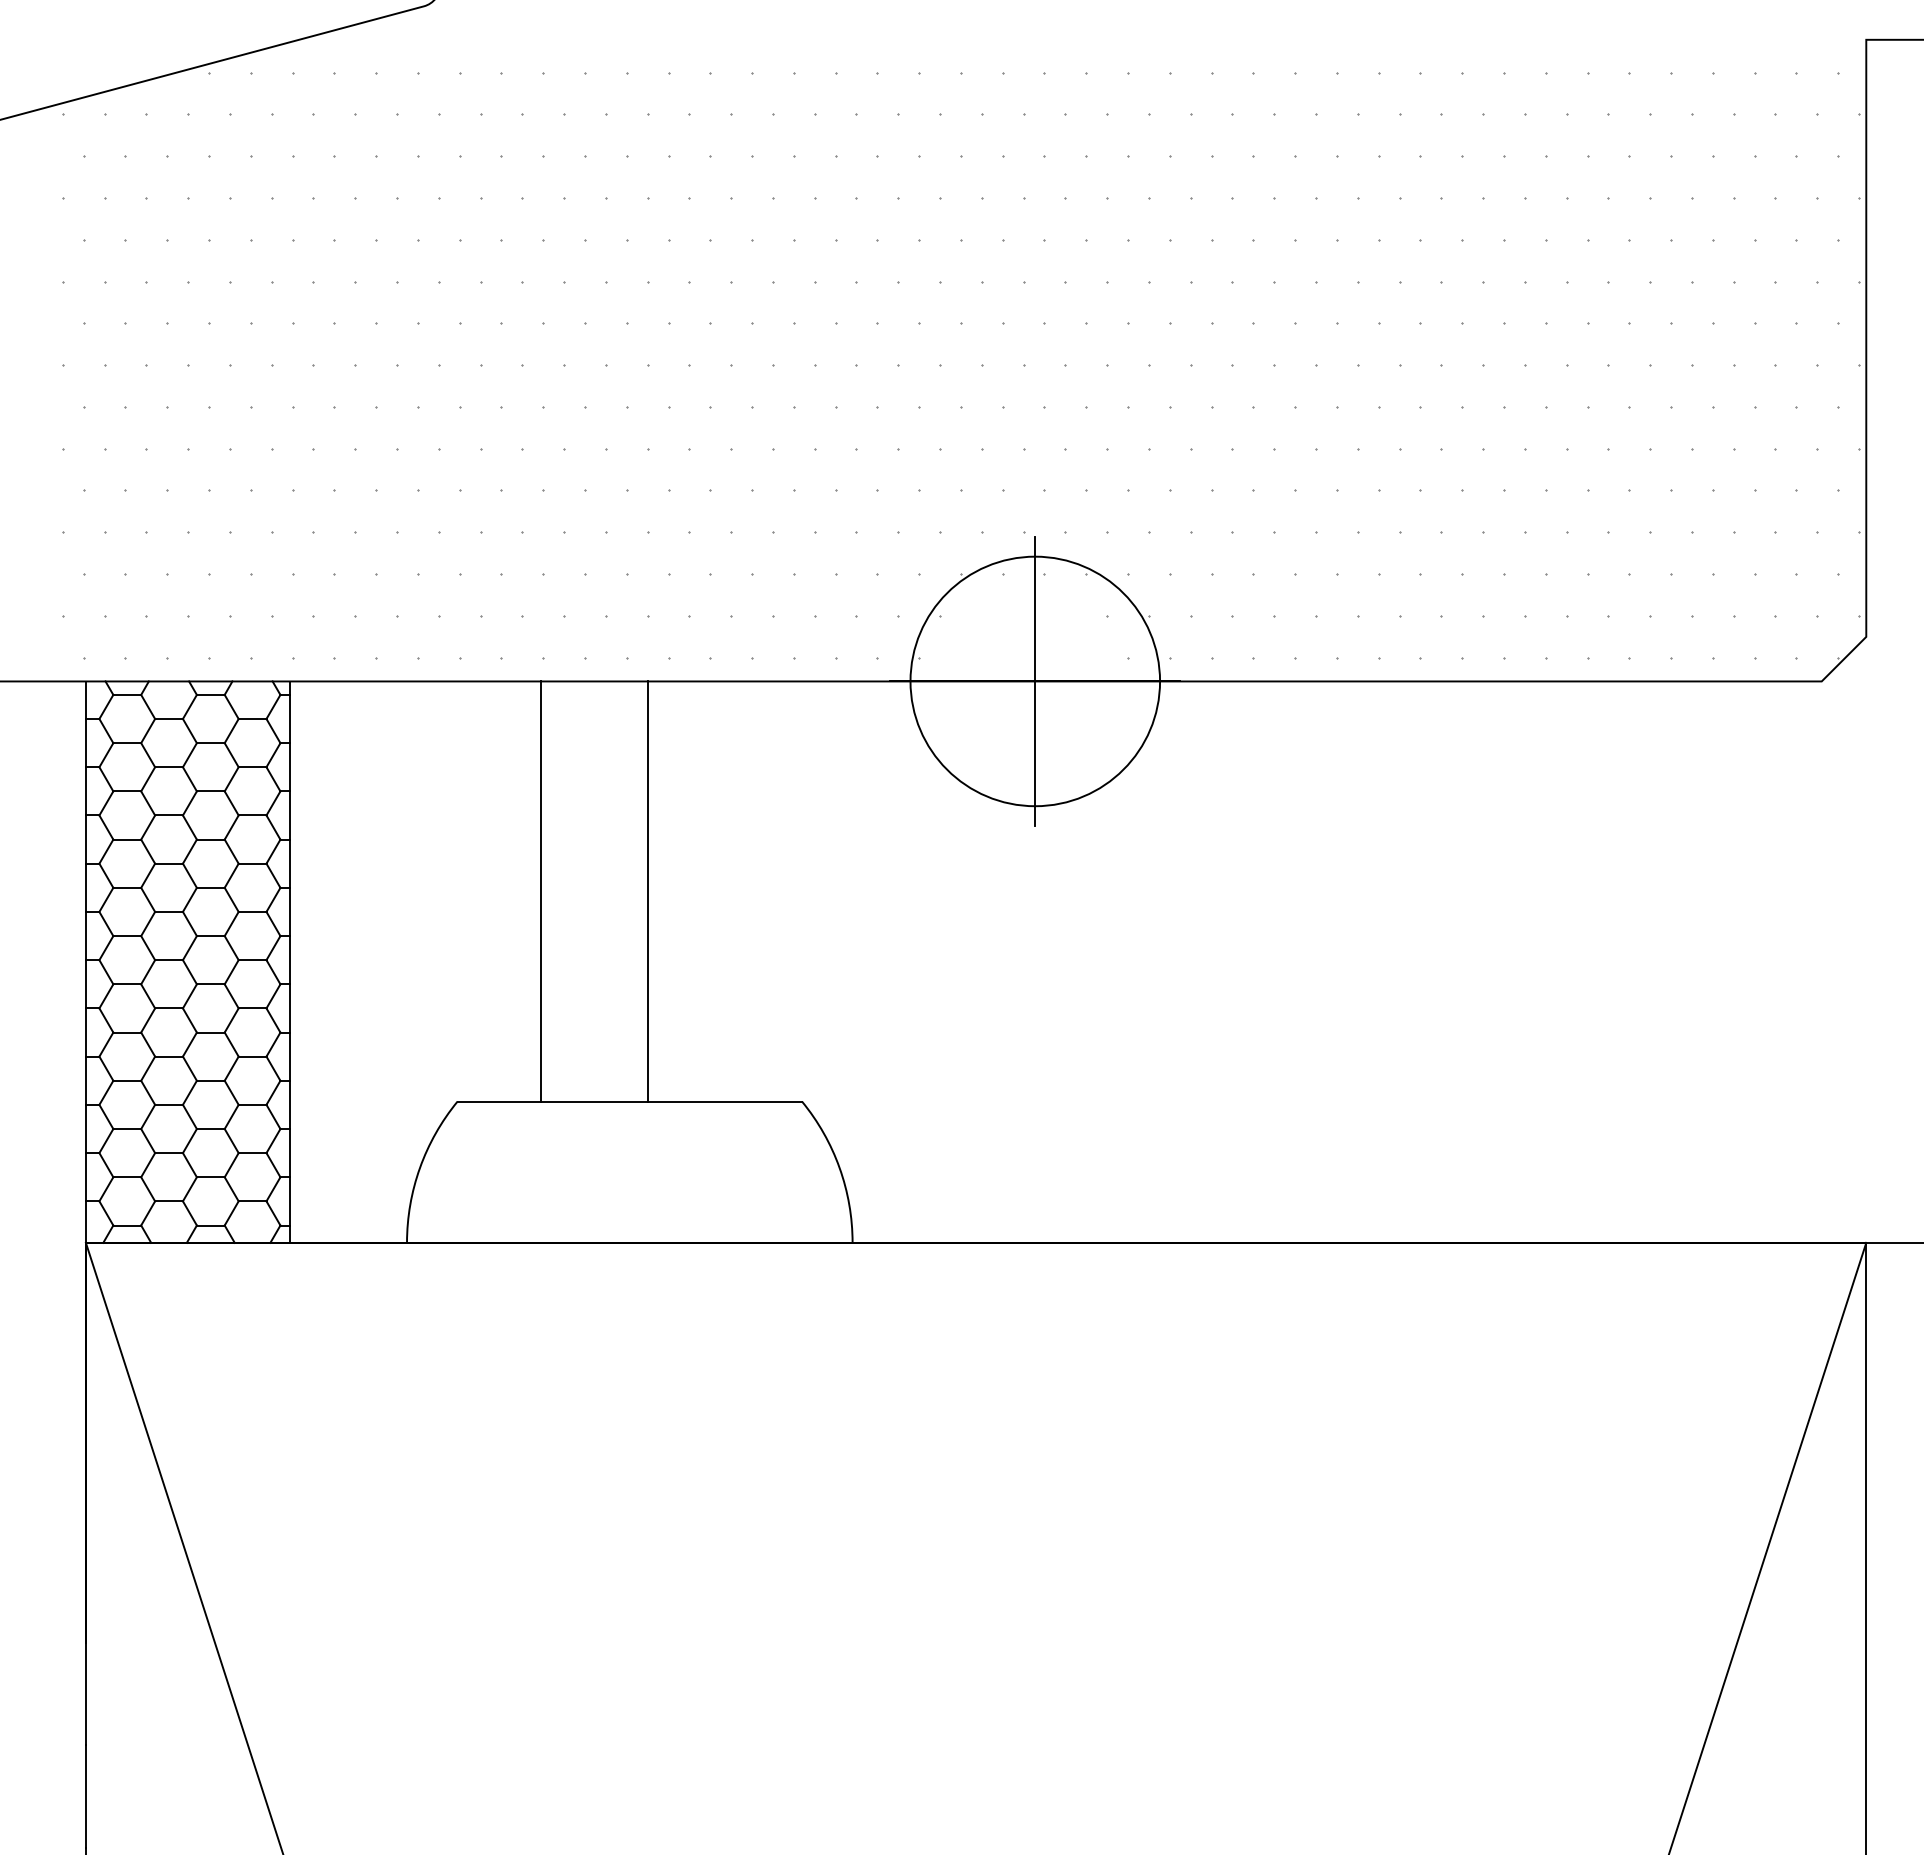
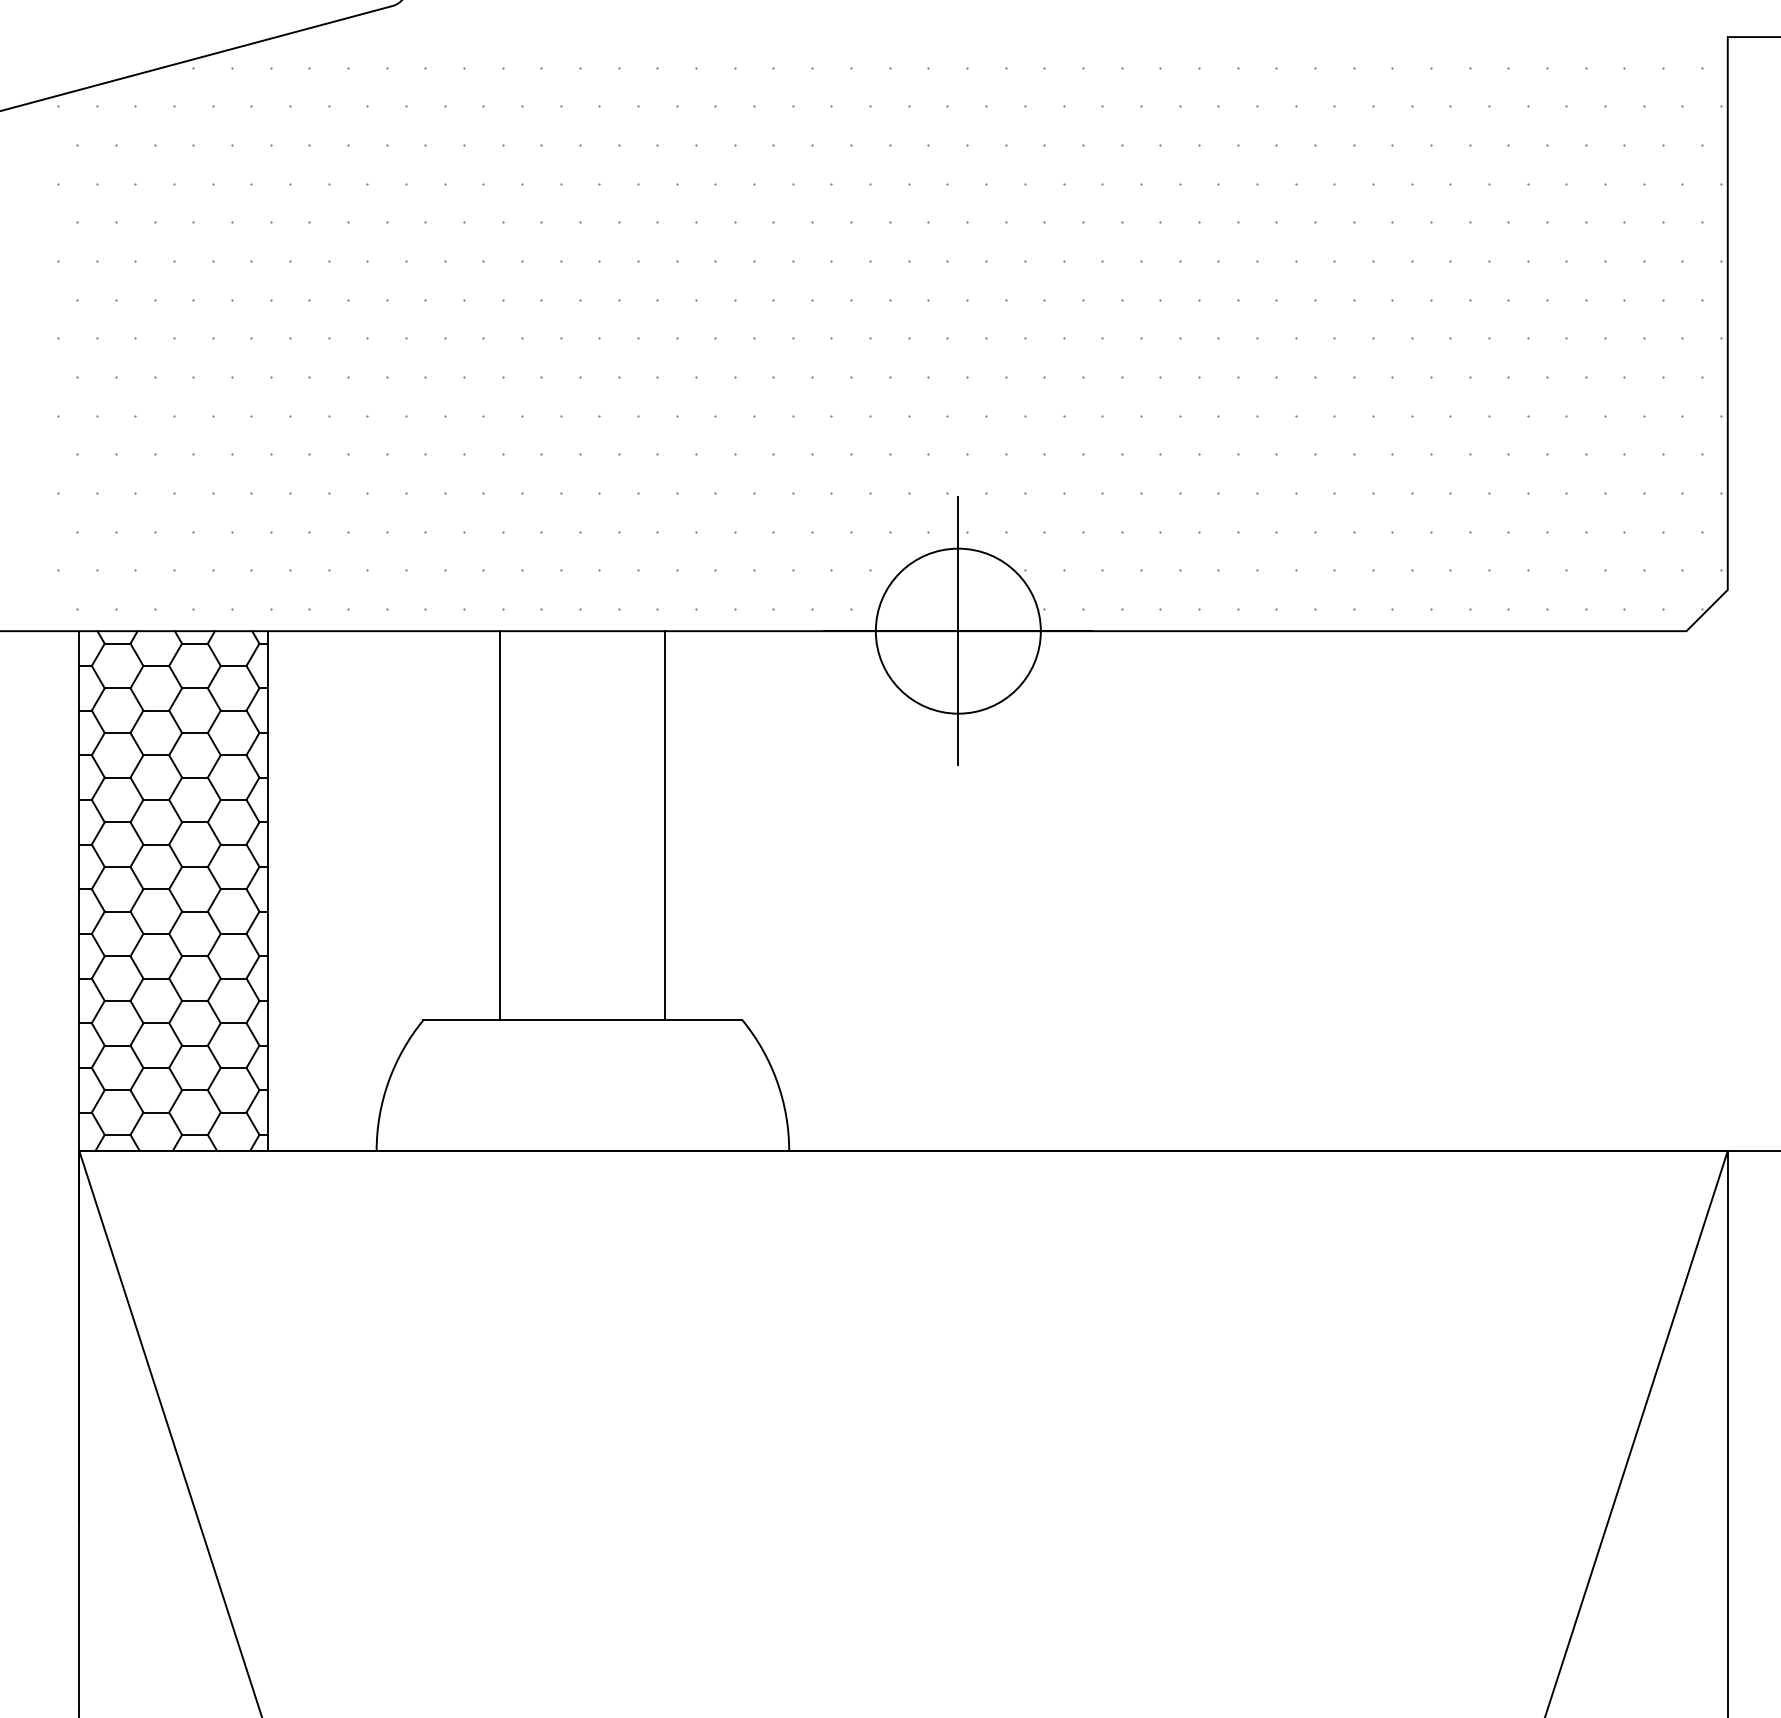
circle: (1035, 681) -> (958, 631), size x0.71
line: (647, 891) -> (665, 825), moved

